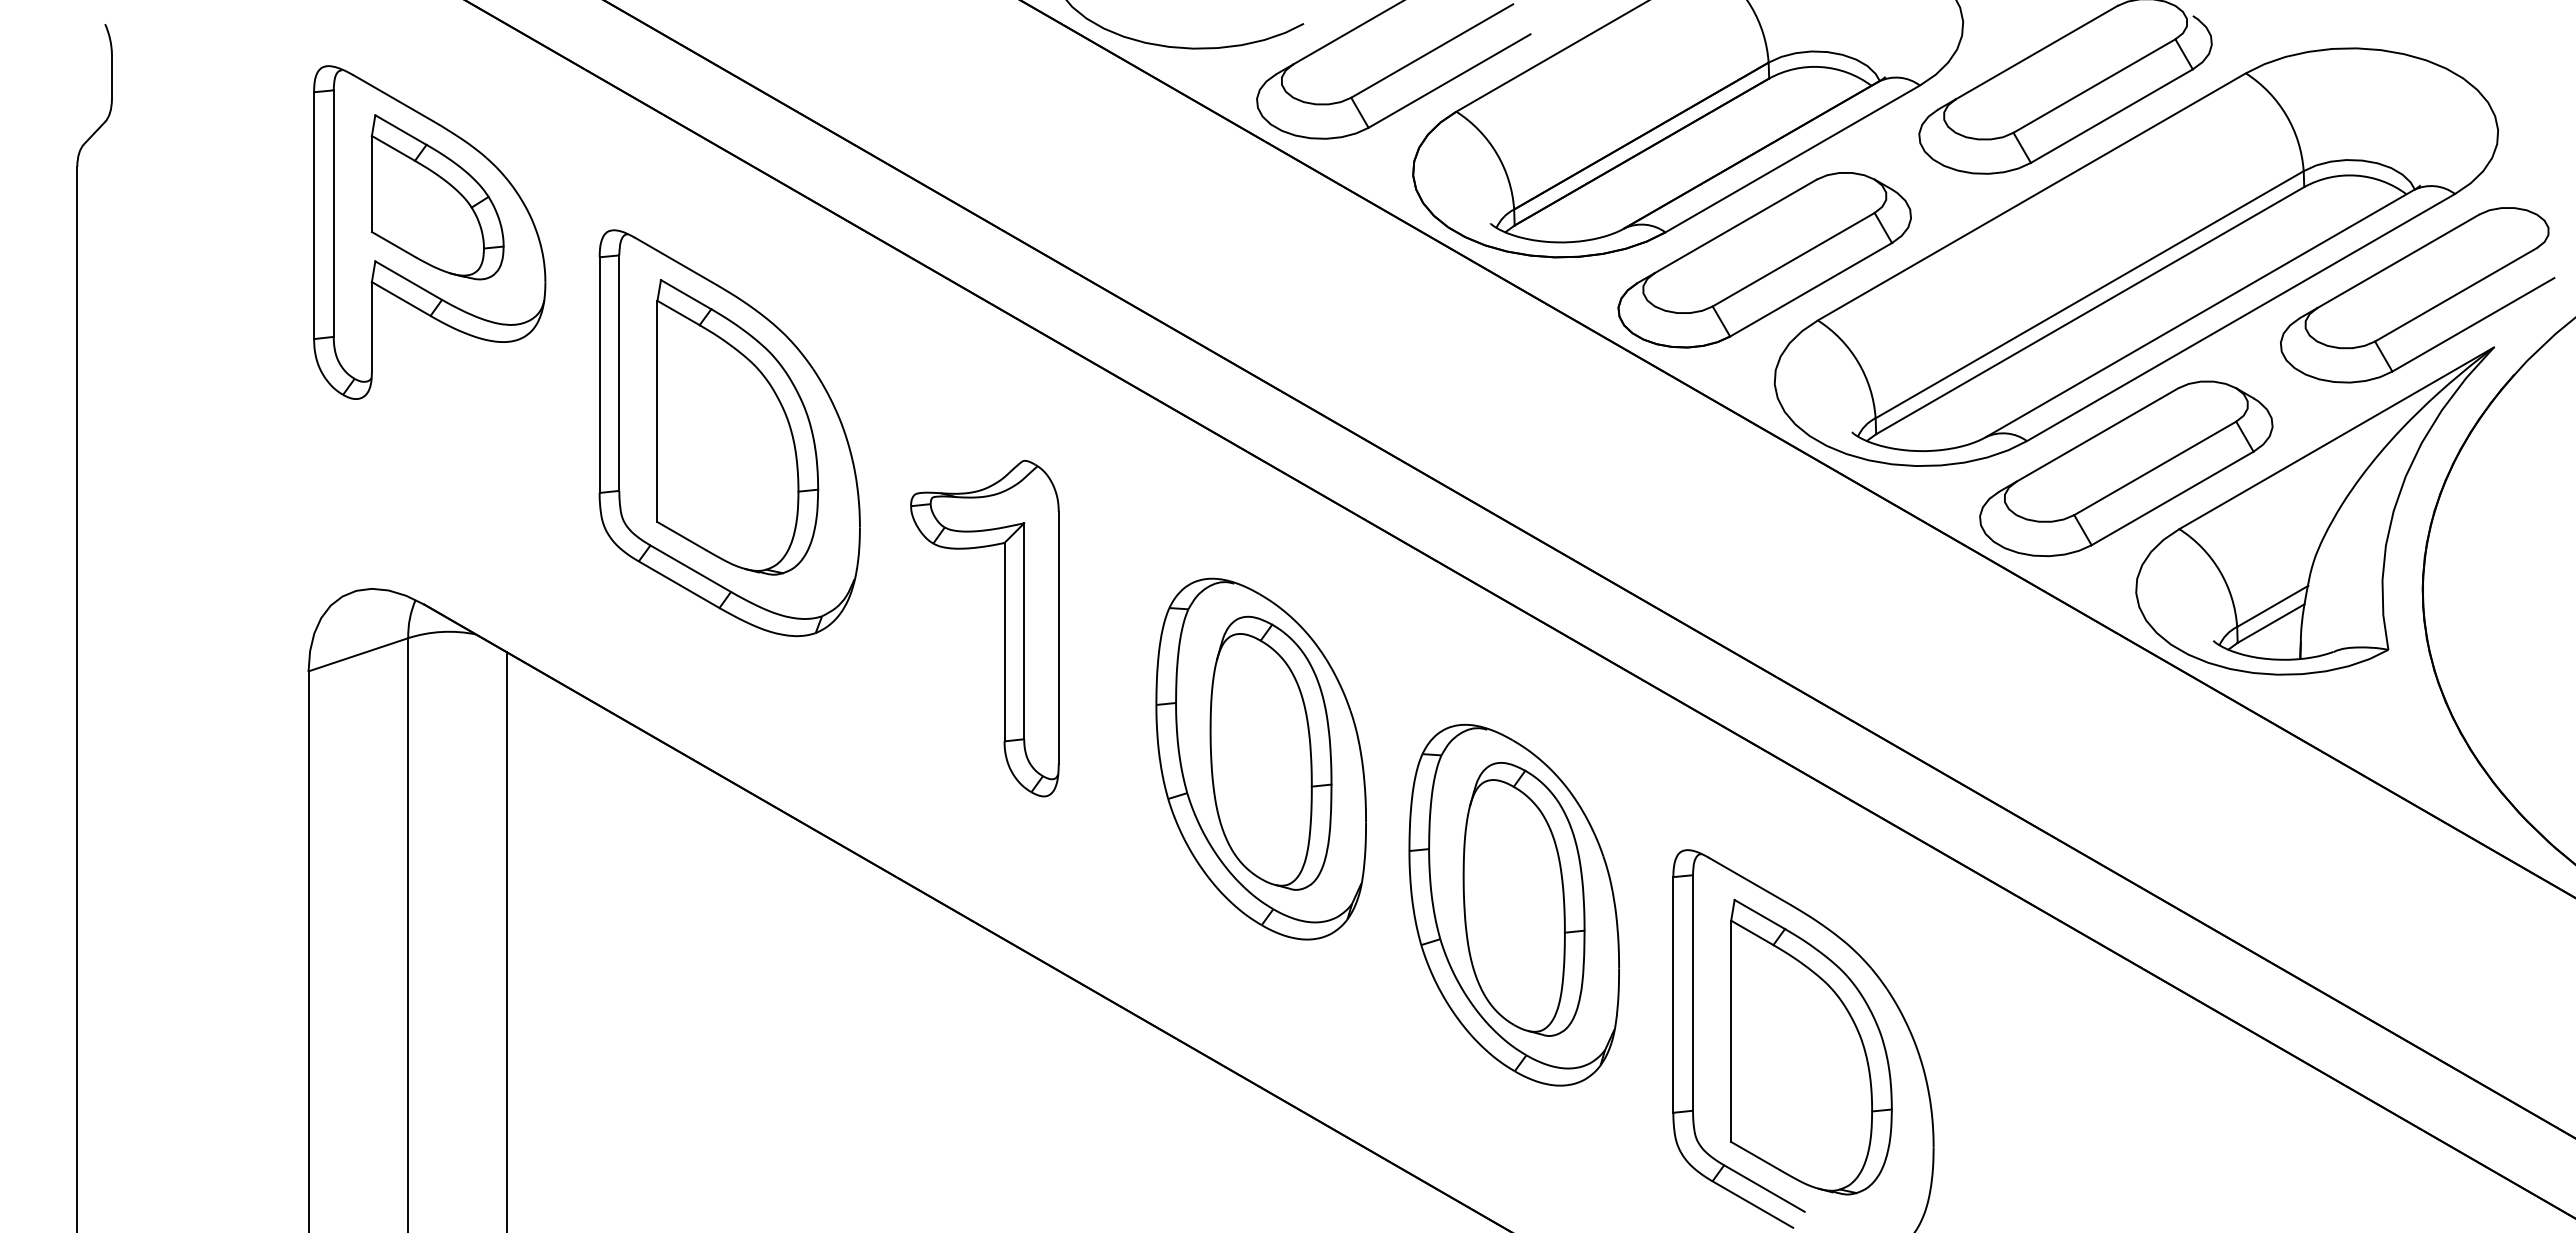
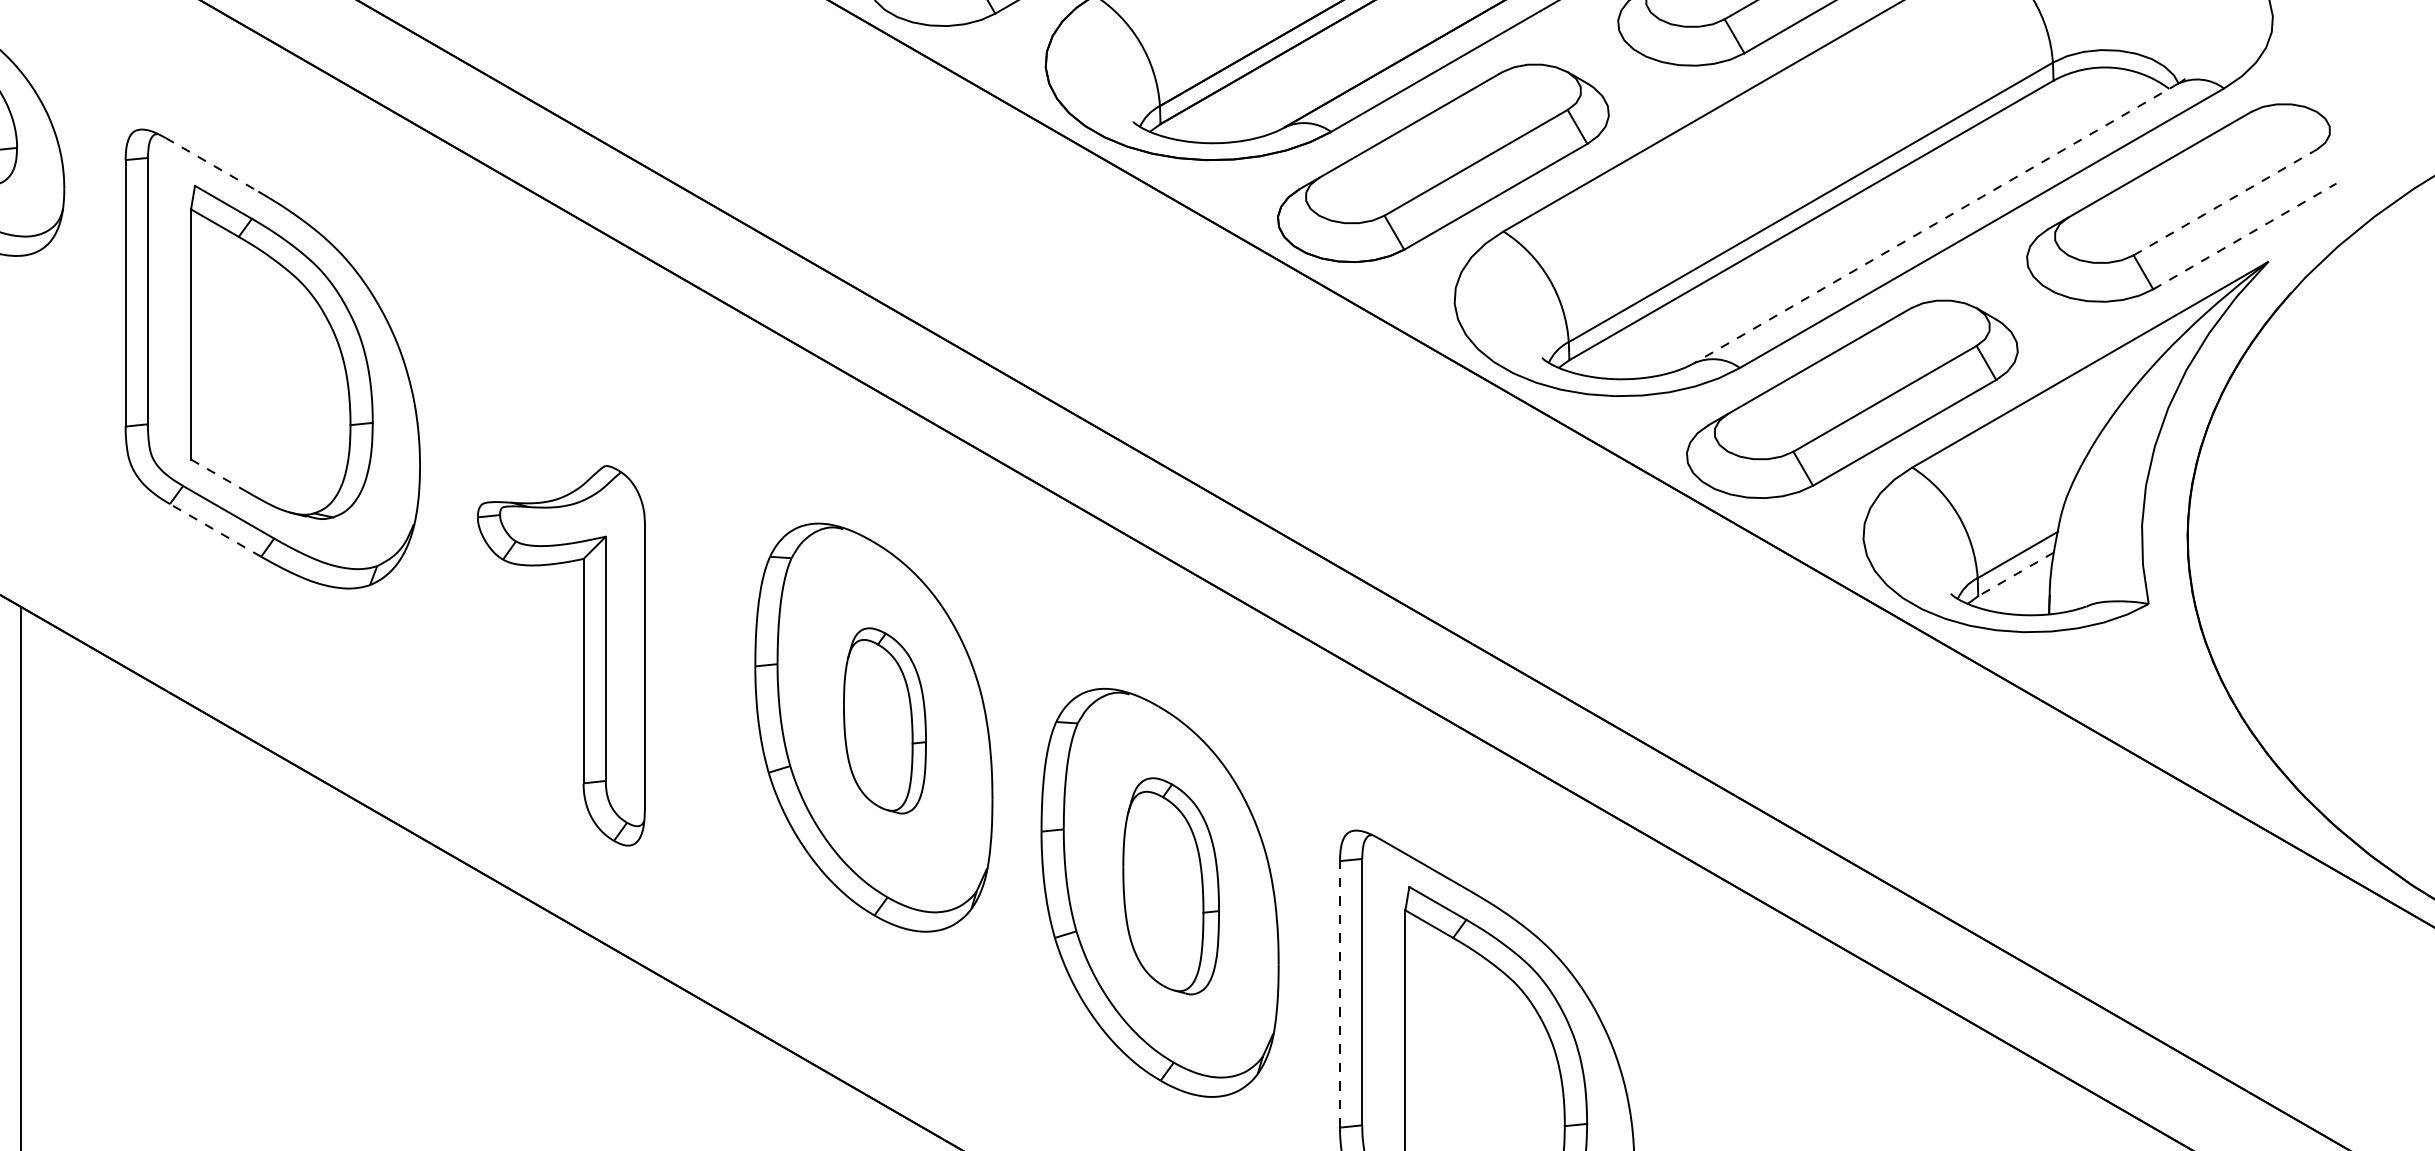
line: (676, 261) -> (212, 164), solid -> dashed
line: (2456, 294) -> (2225, 202), solid -> dashed
line: (2199, 313) -> (1935, 223), solid -> dashed
line: (2473, 324) -> (2244, 236), solid -> dashed
line: (681, 536) -> (218, 475), solid -> dashed
line: (679, 584) -> (215, 530), solid -> dashed
line: (2271, 623) -> (2016, 574), solid -> dashed
part: (1004, 628) -> (583, 655), moved
part: (1270, 752) -> (884, 720), size x0.6
part: (1523, 899) -> (1170, 886), size x0.7
line: (1673, 994) -> (1340, 993), solid -> dashed

